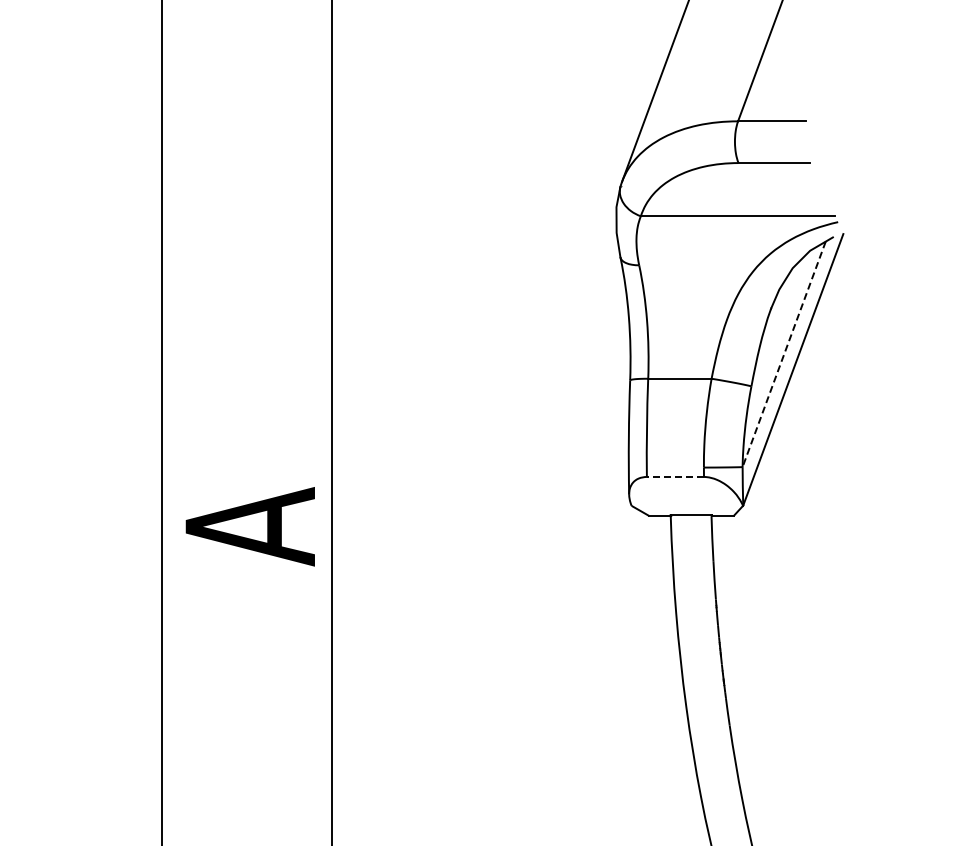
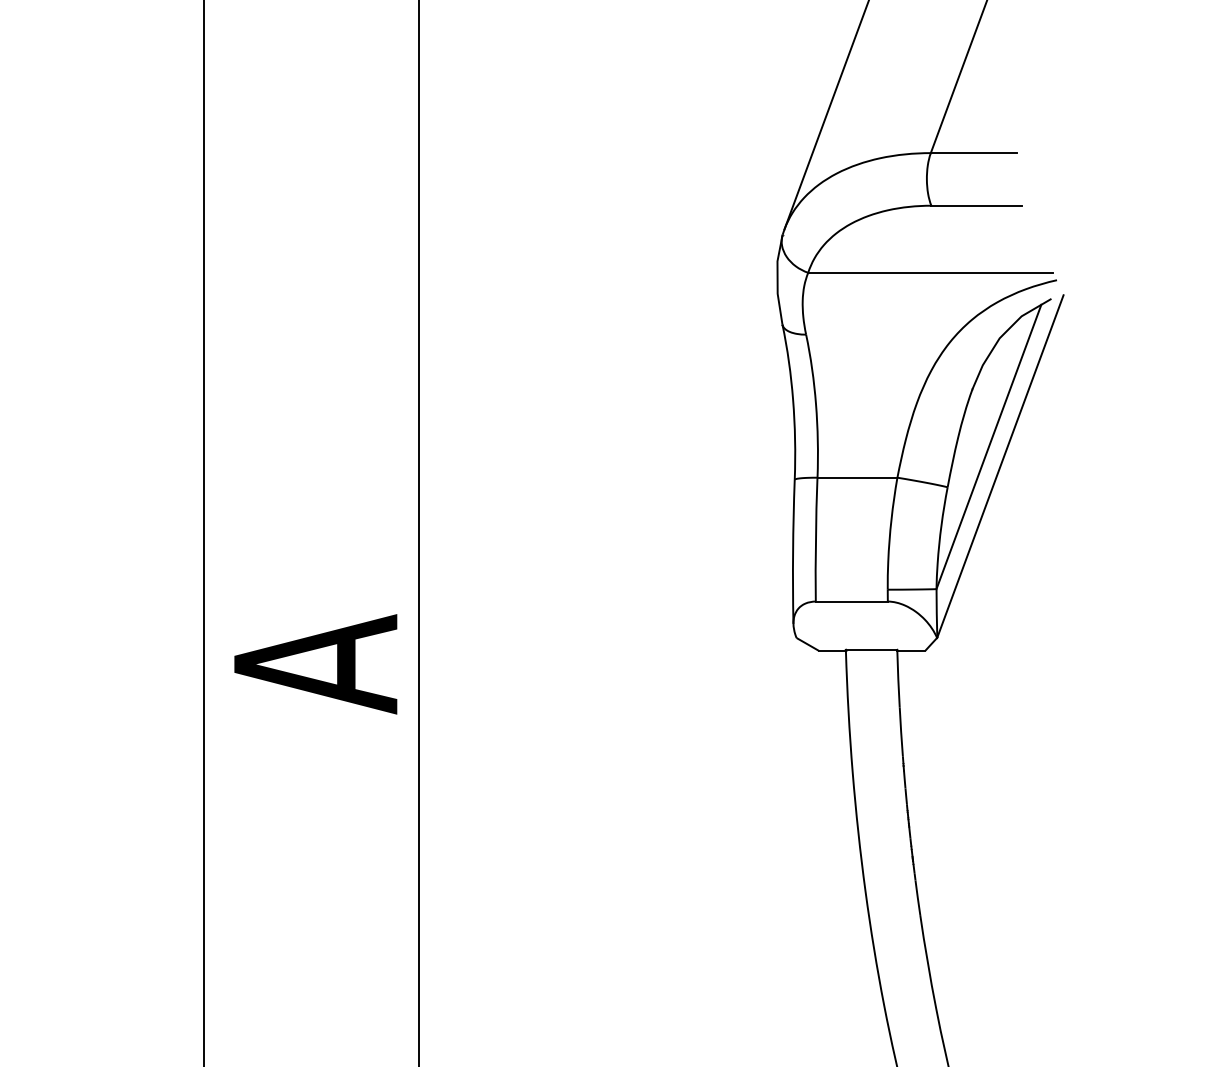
line: (784, 354) -> (989, 447), dashed -> solid
line: (675, 476) -> (851, 600), dashed -> solid

